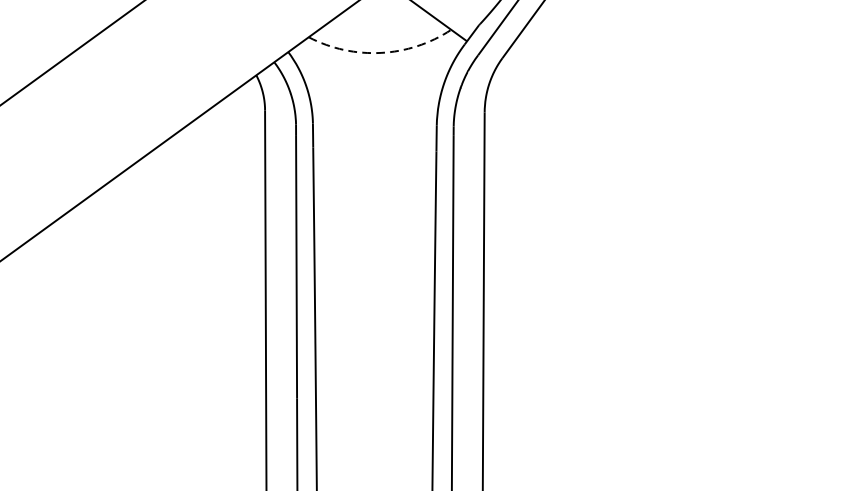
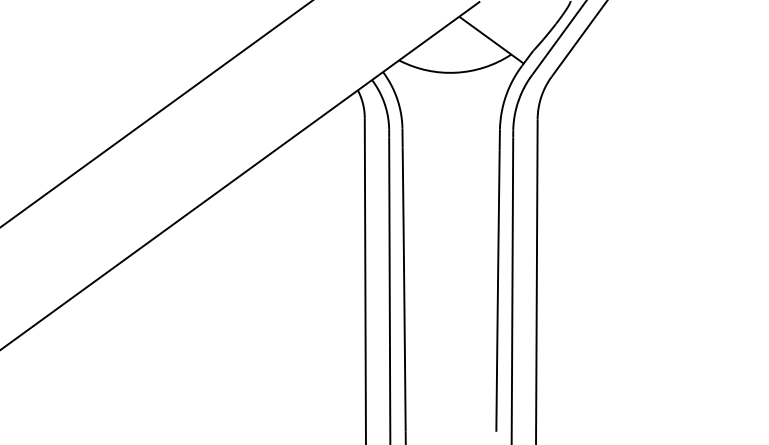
arc: (381, 52) -> (456, 72), dashed -> solid

